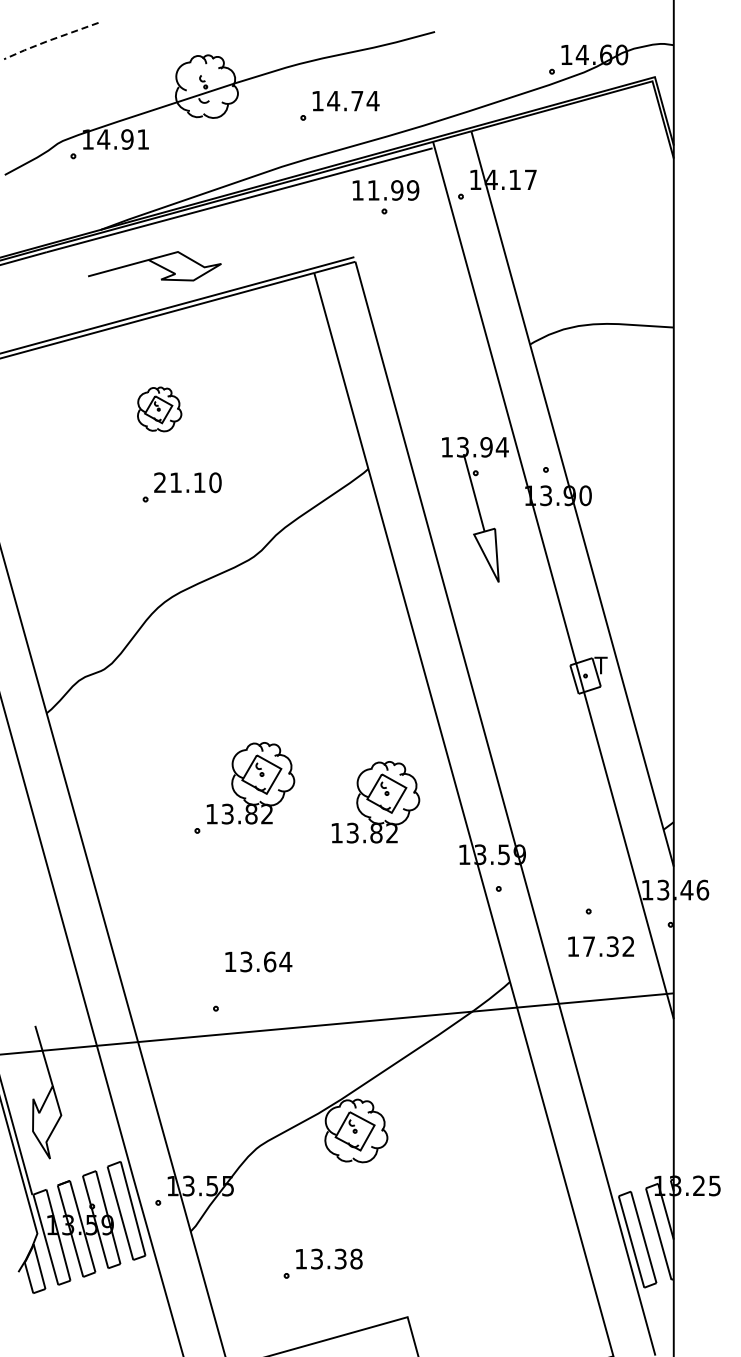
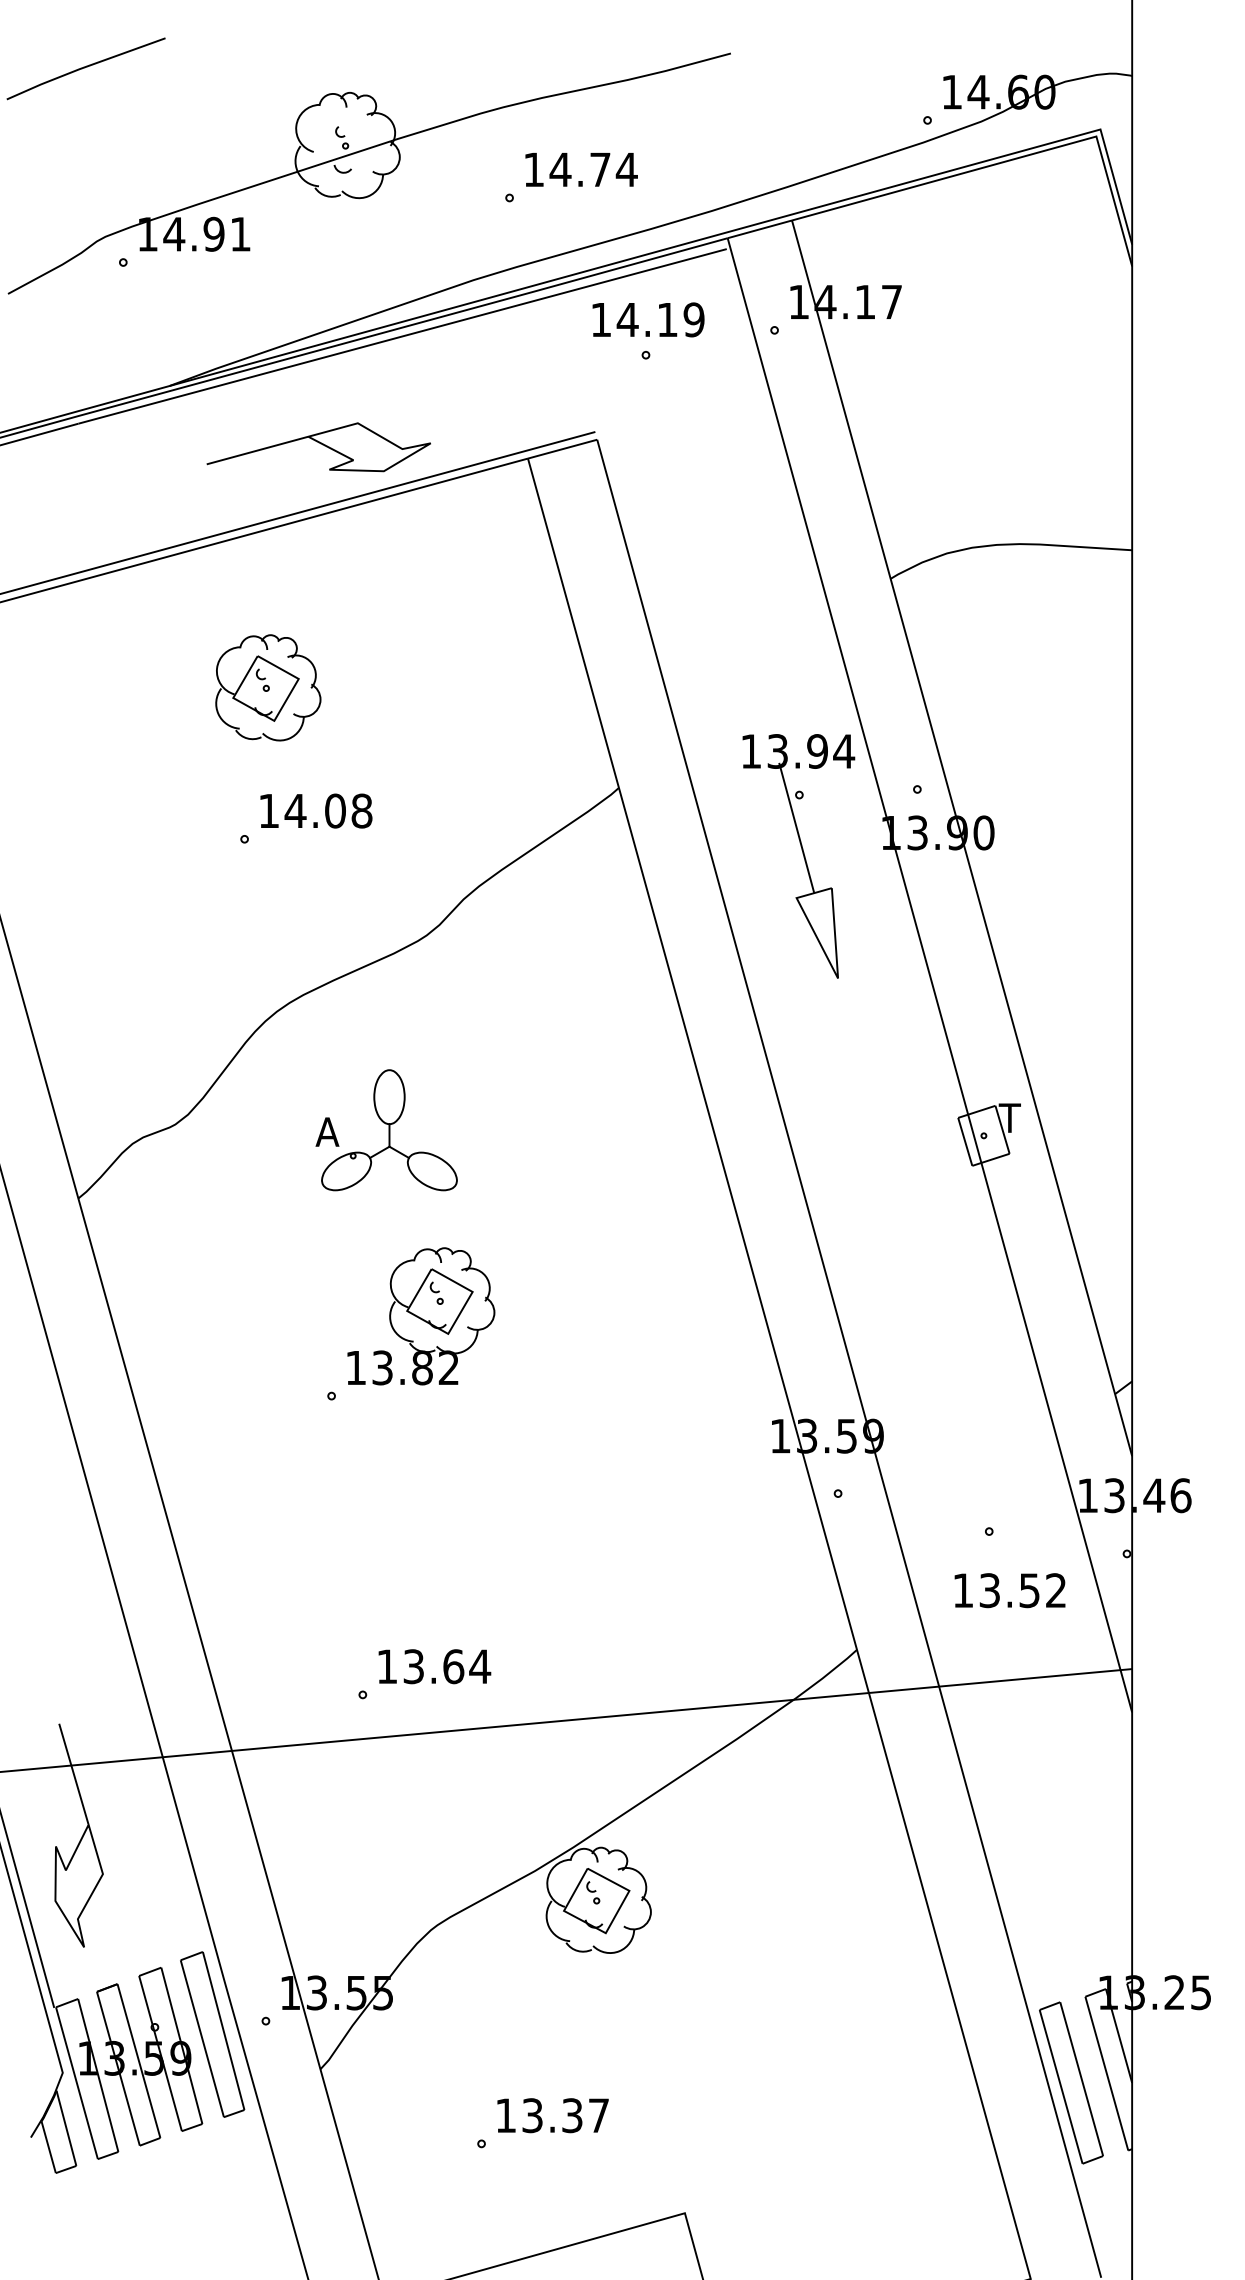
line: (49, 40) -> (83, 67), dashed -> solid
text: (385, 190) -> (647, 319), 11.99 -> 14.19
curve: (154, 264) -> (318, 444), moved
part: (159, 409) -> (267, 687), size x1.43
text: (187, 482) -> (314, 810), 21.10 -> 14.08
part: (230, 672) -> (387, 1129), added
part: (375, 802) -> (630, 1348), removed
text: (600, 946) -> (1008, 1590), 17.32 -> 13.52
text: (258, 961) -> (434, 1665), moved
text: (356, 1258) -> (598, 2114), 13.38 -> 13.37

